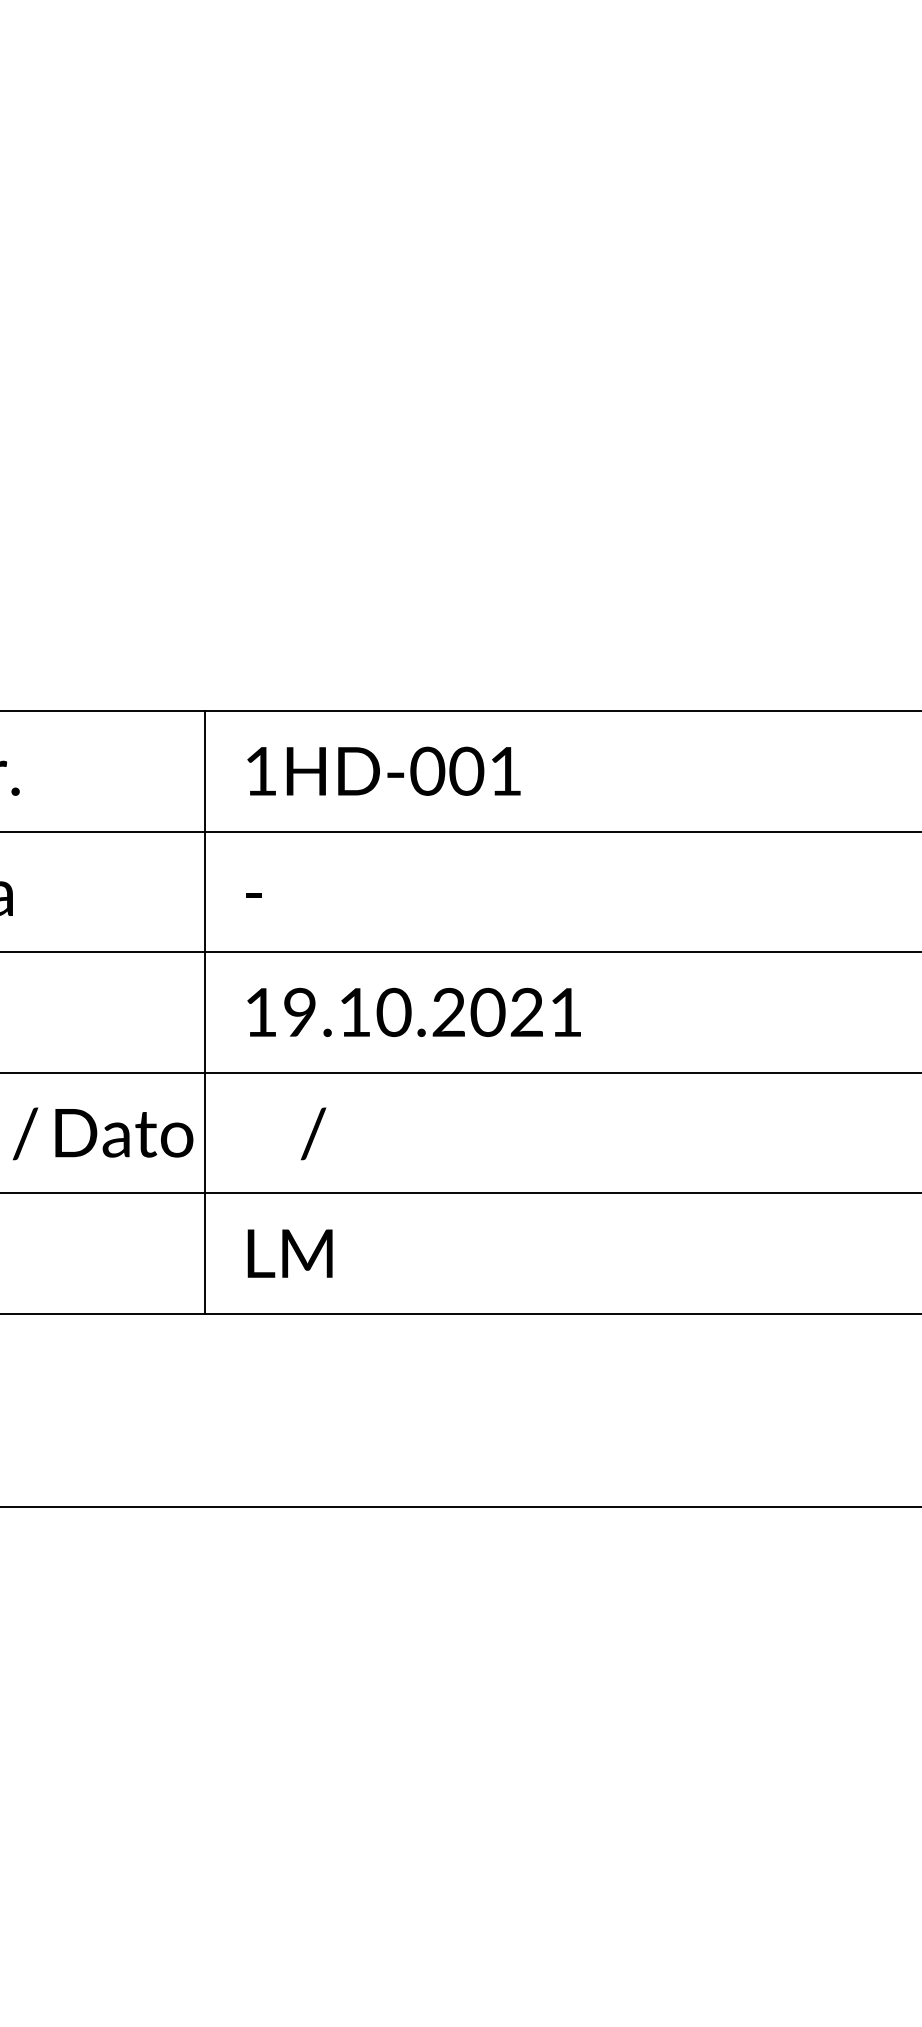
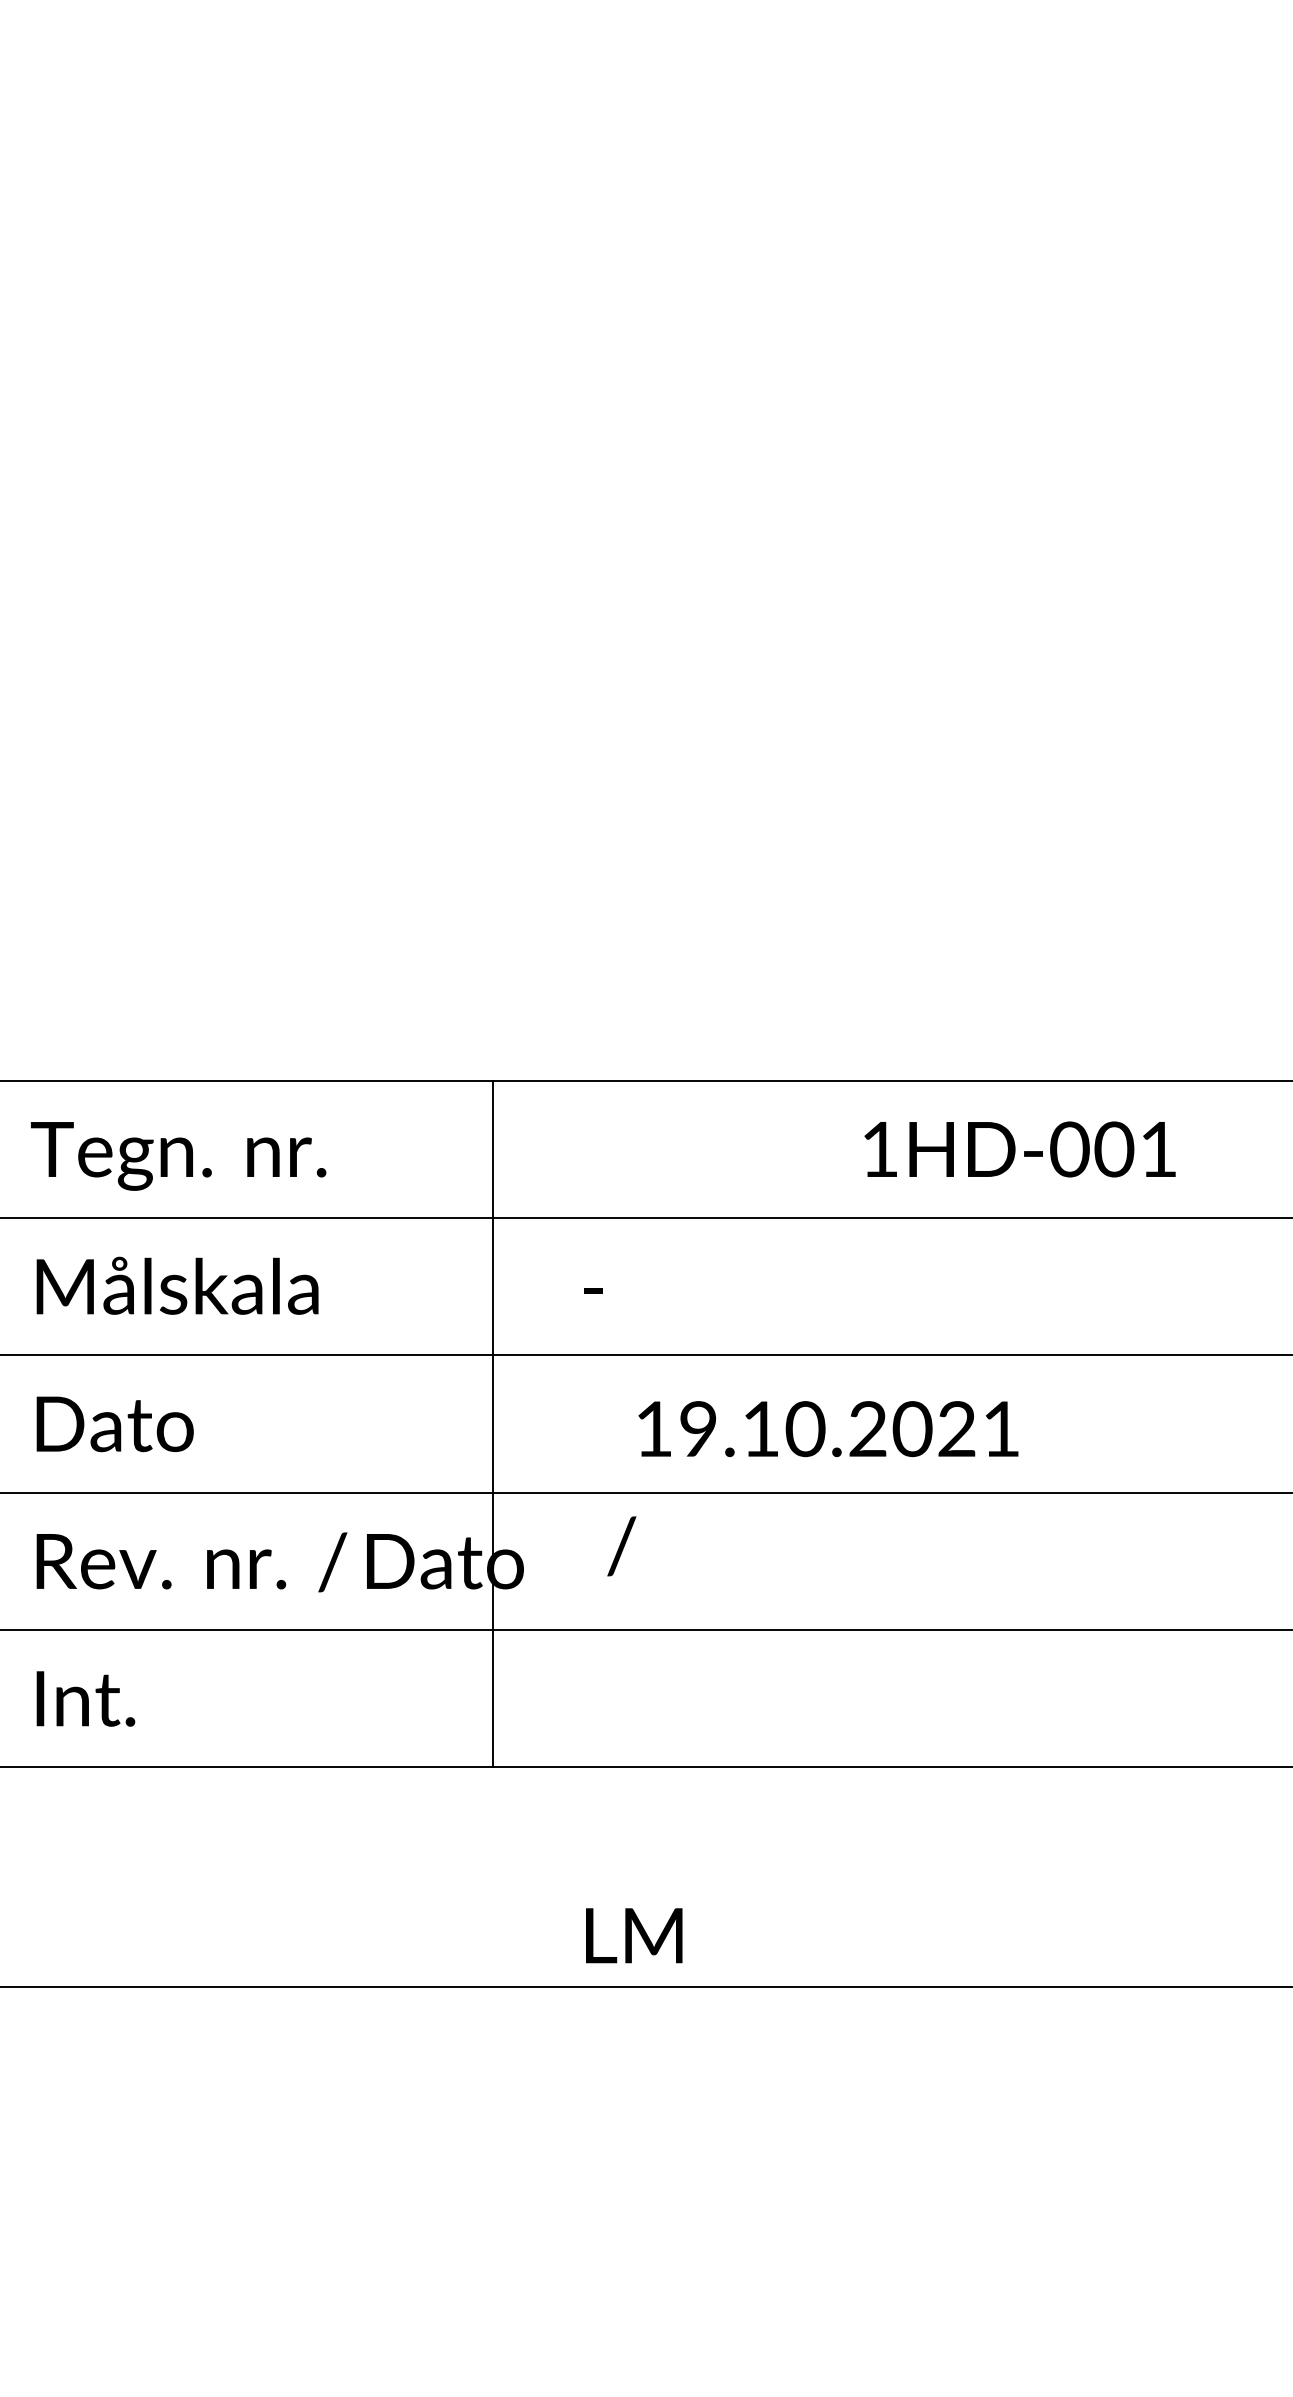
text: (383, 771) -> (1019, 1149), moved
line: (205, 1011) -> (492, 1423), moved
text: (414, 1012) -> (828, 1429), moved
text: (313, 1134) -> (621, 1546), moved
text: (290, 1253) -> (634, 1935), moved

